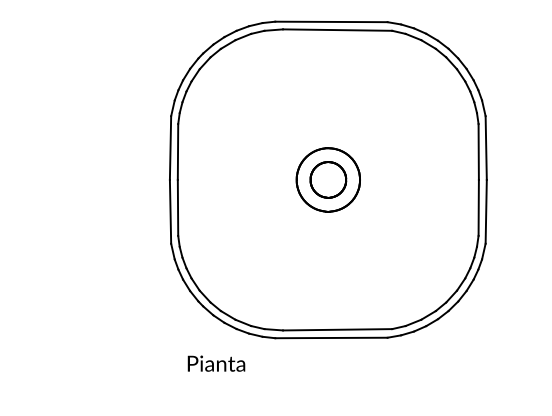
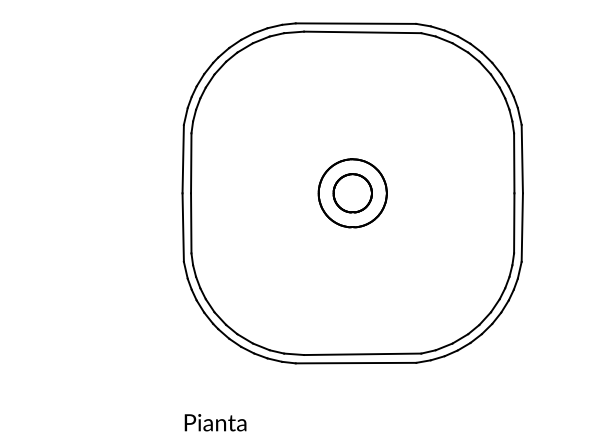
text: (216, 363) -> (215, 422), moved

